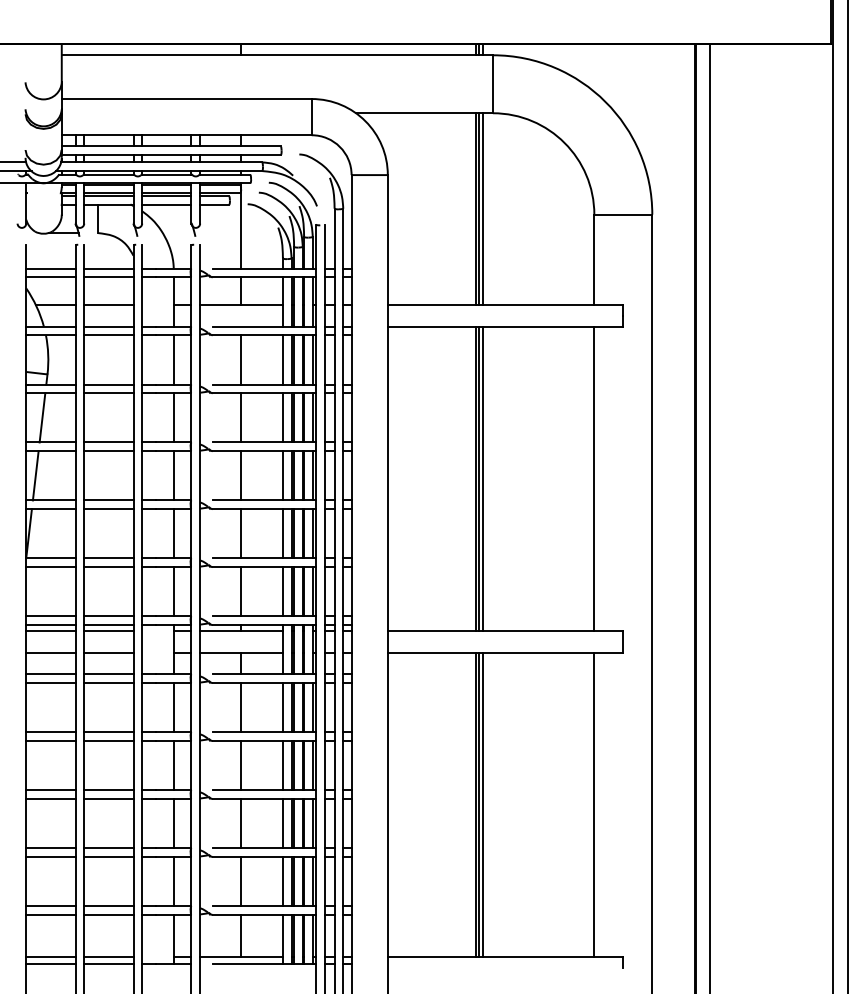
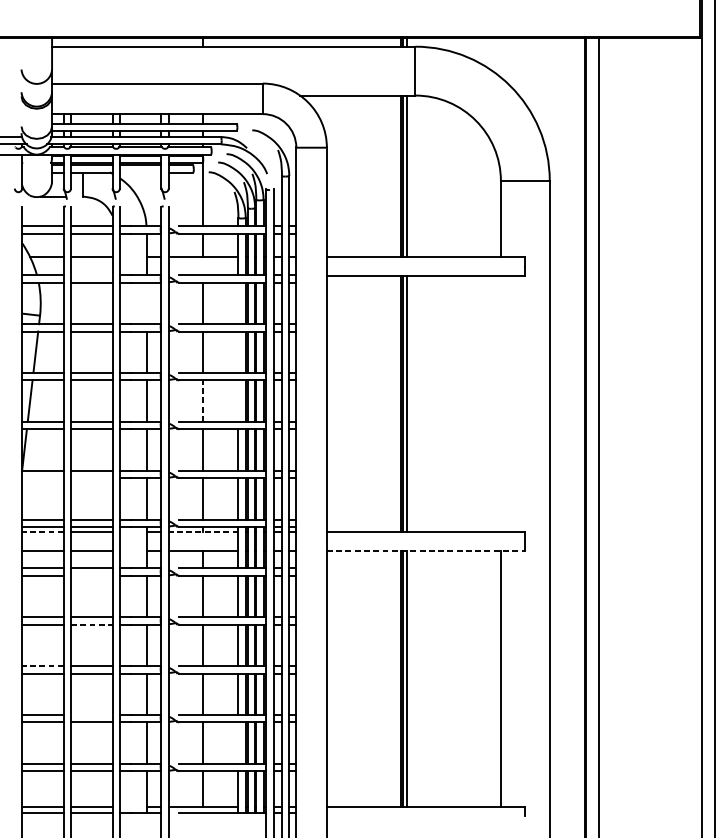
line: (166, 204) -> (140, 172), removed
line: (108, 326) -> (91, 275), removed
line: (174, 359) -> (147, 303), removed
line: (282, 359) -> (238, 303), removed
line: (282, 417) -> (238, 351), removed
line: (241, 475) -> (203, 400), solid -> dashed
line: (282, 475) -> (238, 400), removed
line: (594, 479) -> (501, 404), removed
line: (50, 567) -> (42, 478), removed
line: (108, 567) -> (91, 478), removed
line: (50, 631) -> (42, 532), solid -> dashed
line: (241, 631) -> (203, 532), solid -> dashed
line: (505, 653) -> (426, 550), solid -> dashed
line: (108, 683) -> (91, 576), removed
line: (108, 741) -> (91, 625), solid -> dashed
line: (50, 790) -> (42, 666), solid -> dashed
line: (108, 848) -> (91, 715), removed
line: (282, 881) -> (238, 743), removed

